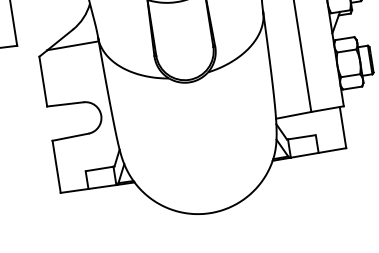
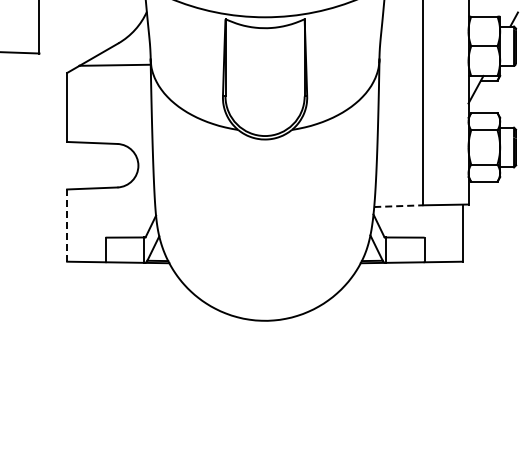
line: (293, 115) -> (398, 206), solid -> dashed
line: (56, 166) -> (67, 225), solid -> dashed

